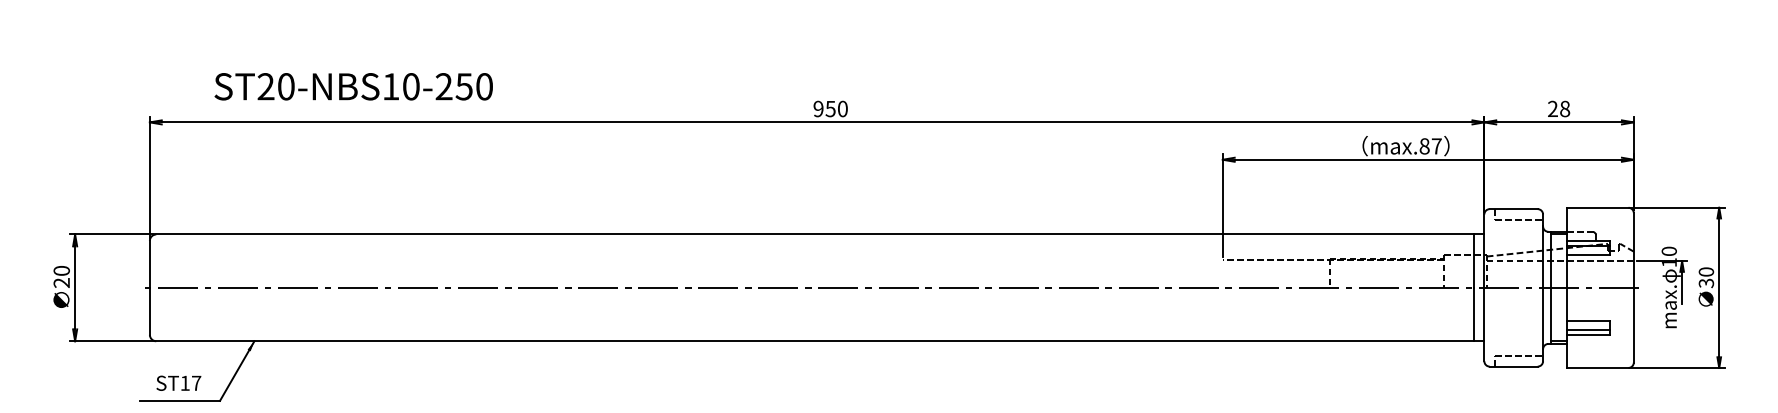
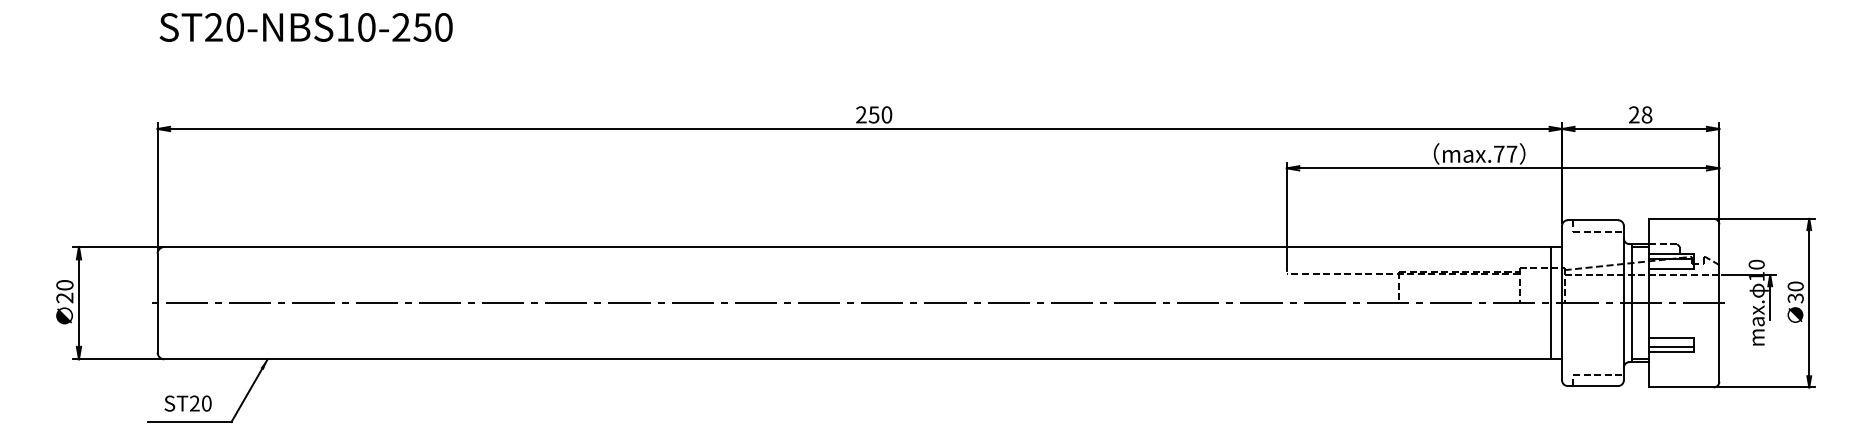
text: (353, 86) -> (305, 27), moved
text: (818, 108) -> (861, 114), 950 -> 250
text: (1424, 145) -> (1499, 153), max.87 -> max.77
text: (190, 383) -> (200, 403), ST17 -> ST20

